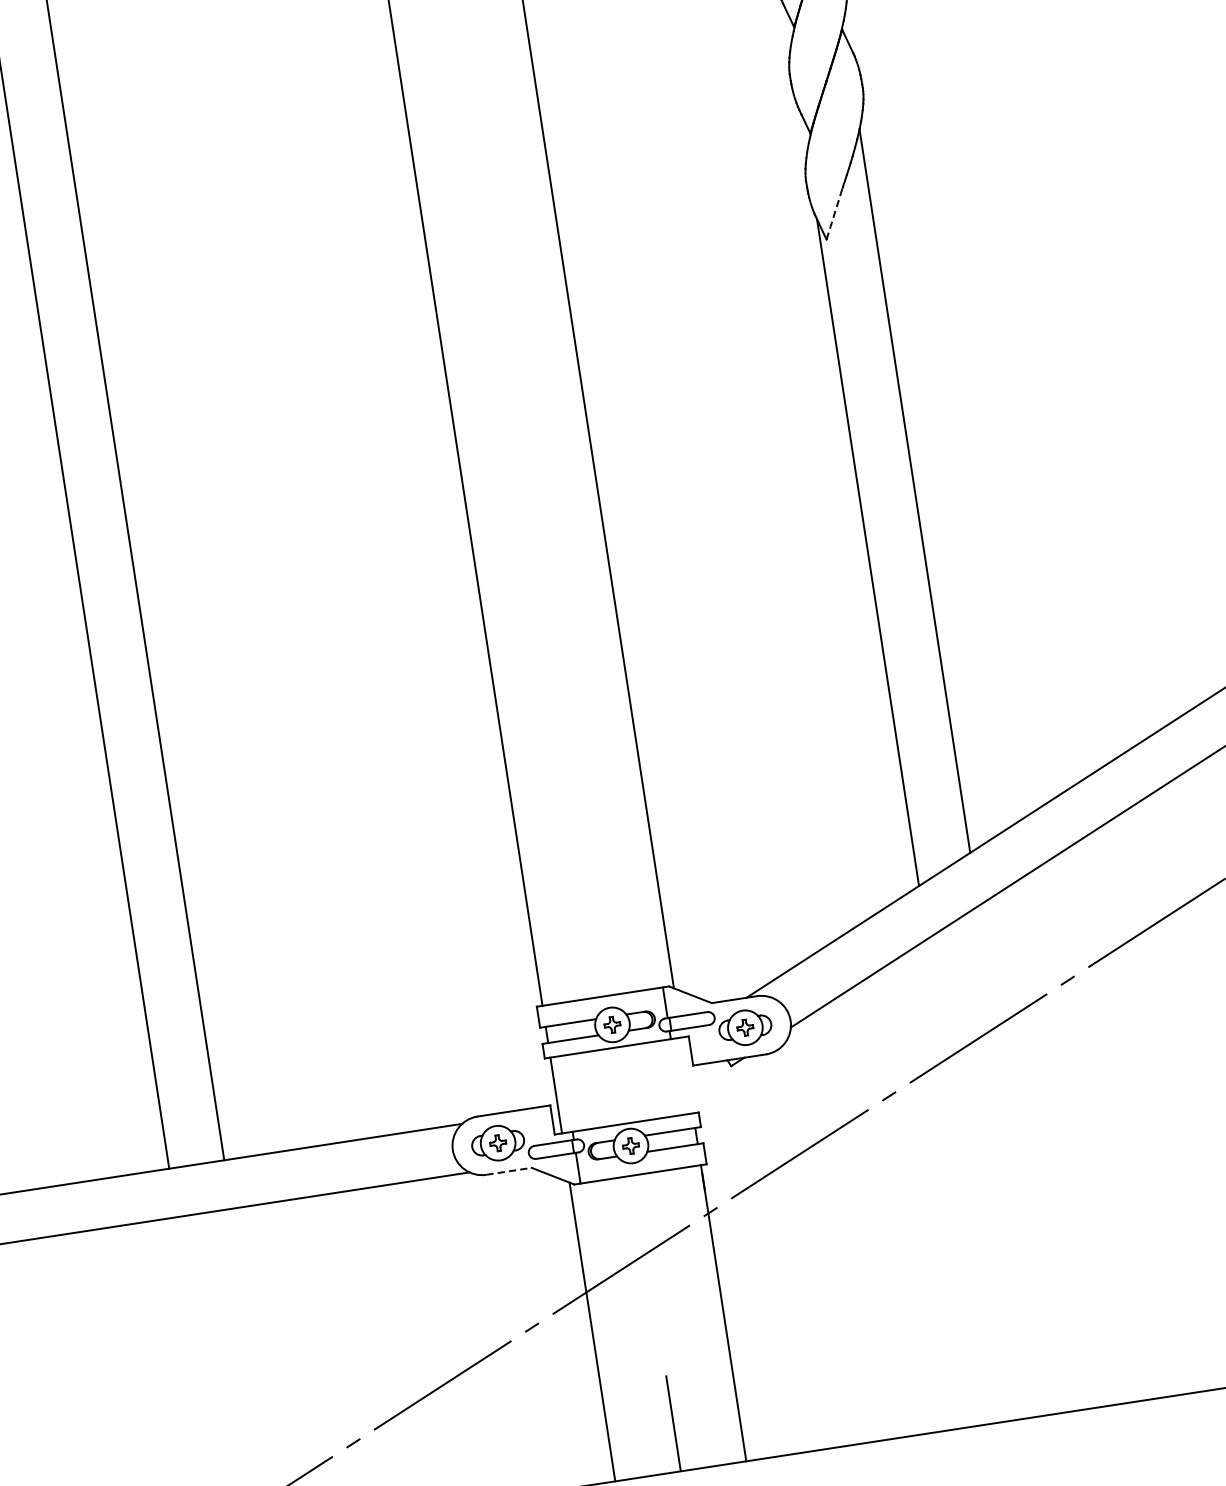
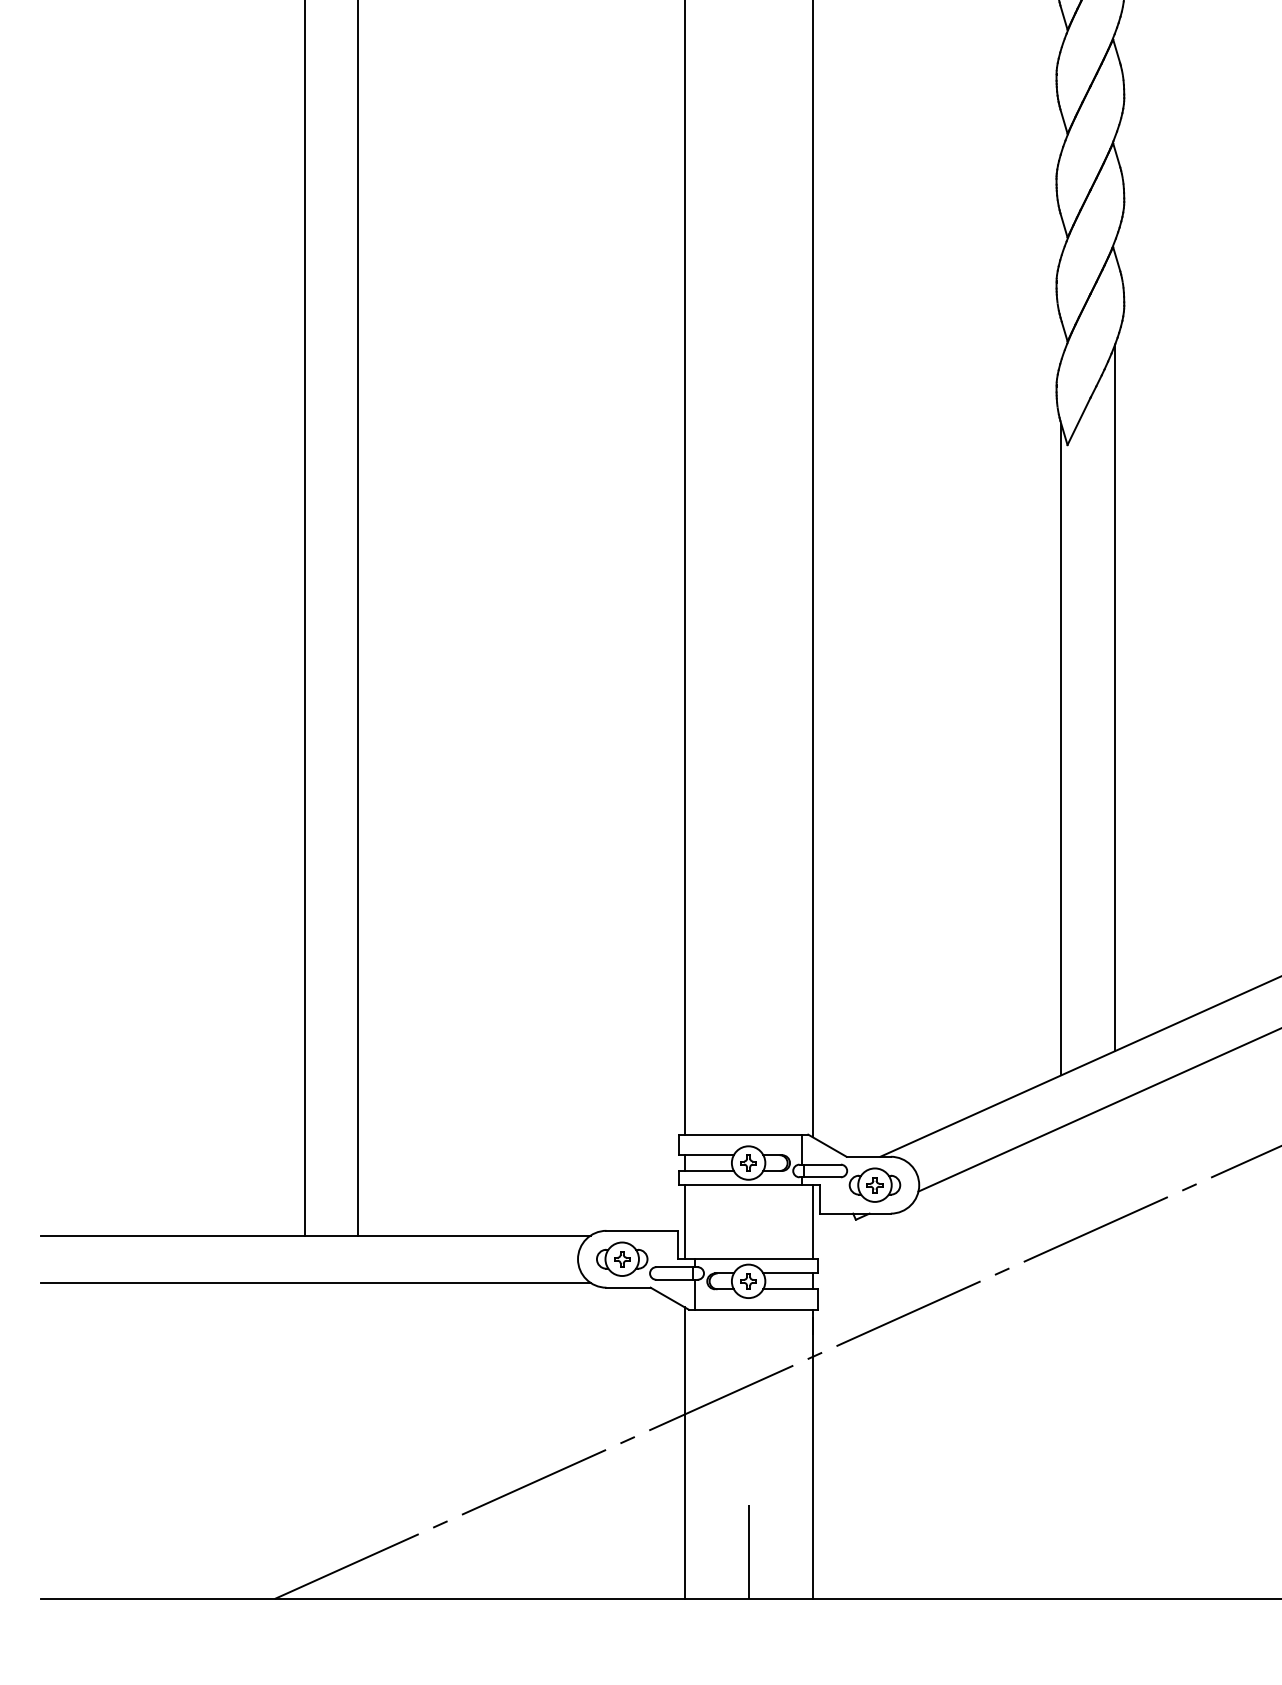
line: (835, 213) -> (1079, 421), dashed -> solid
line: (687, 1075) -> (812, 1222), added
line: (510, 1171) -> (629, 1287), dashed -> solid

